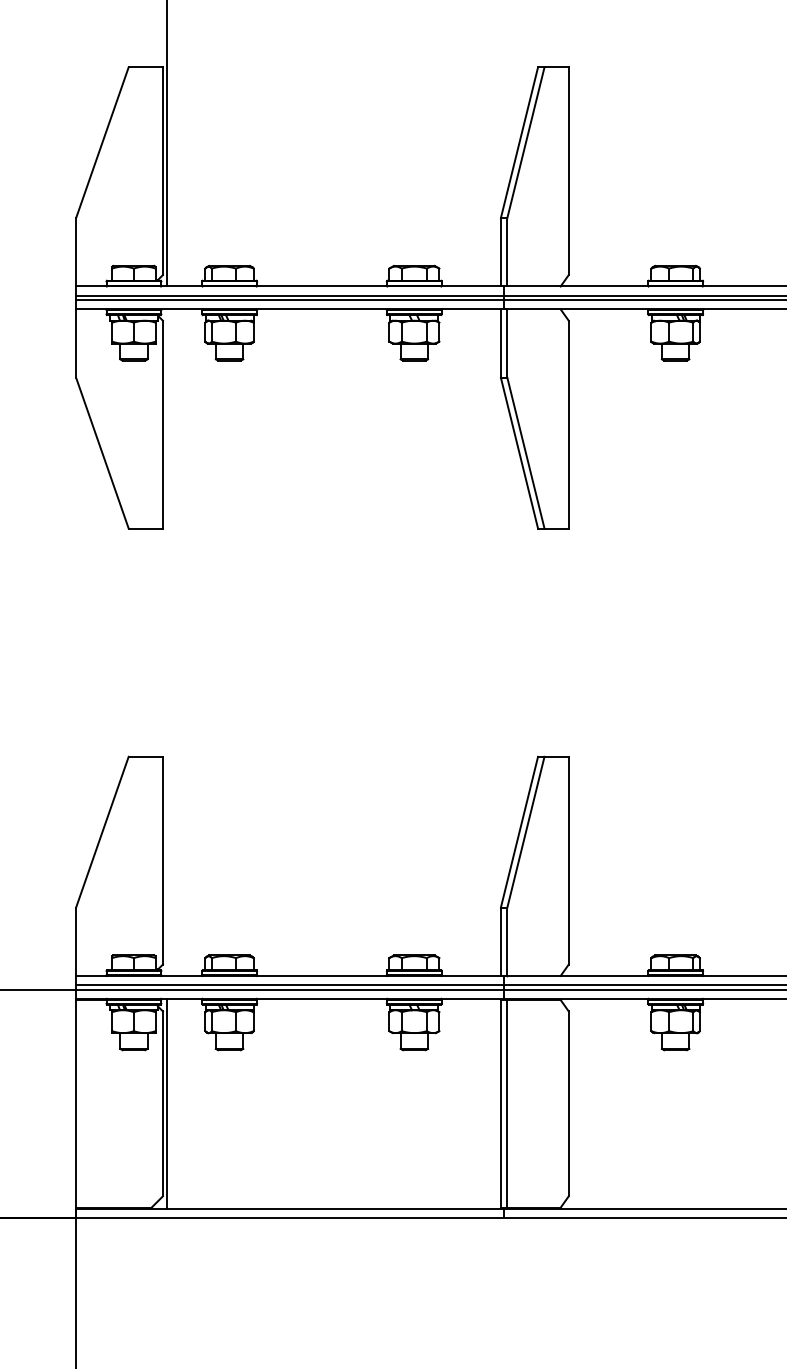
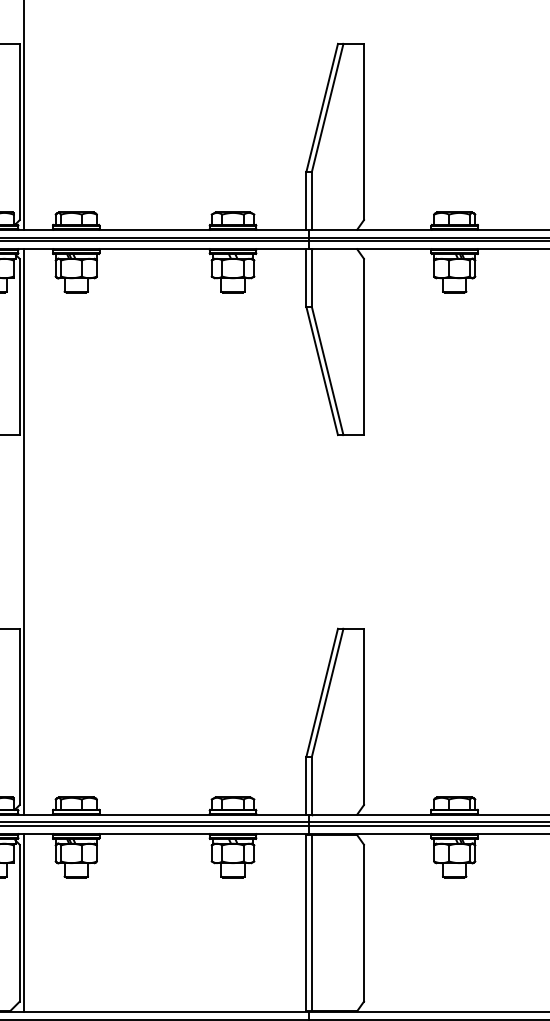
line: (167, 642) -> (23, 531), added

